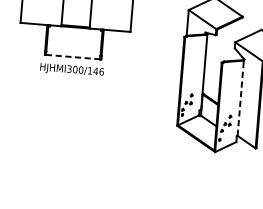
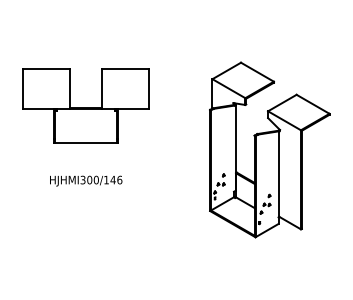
line: (73, 57) -> (86, 143), dashed -> solid
text: (72, 69) -> (86, 180), moved
line: (240, 98) -> (279, 174), dashed -> solid

